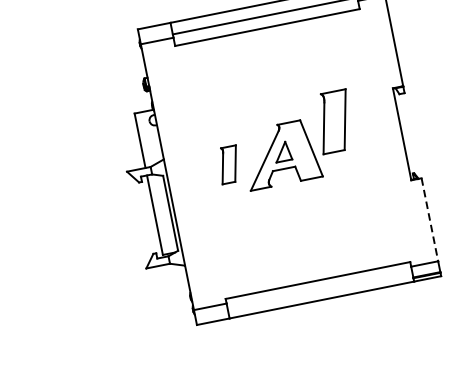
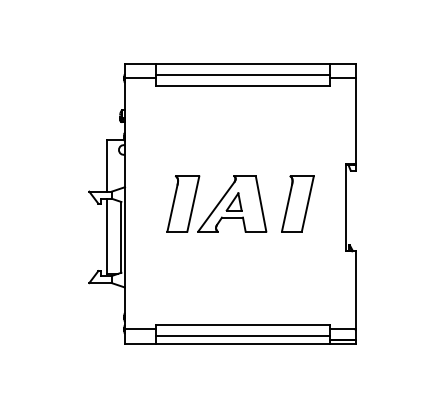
part: (334, 121) -> (297, 203), moved
part: (229, 164) -> (183, 203), size x1.67
line: (429, 220) -> (355, 290), dashed -> solid
line: (319, 292) -> (242, 336), added

